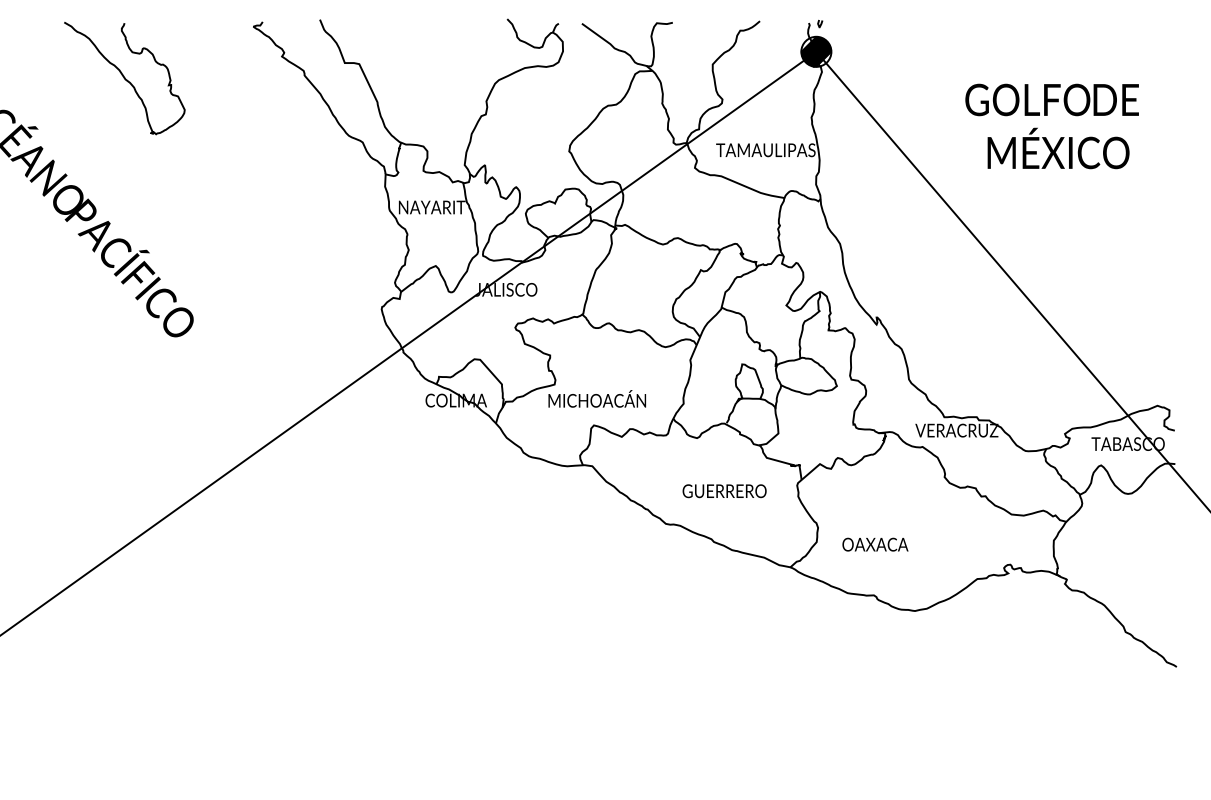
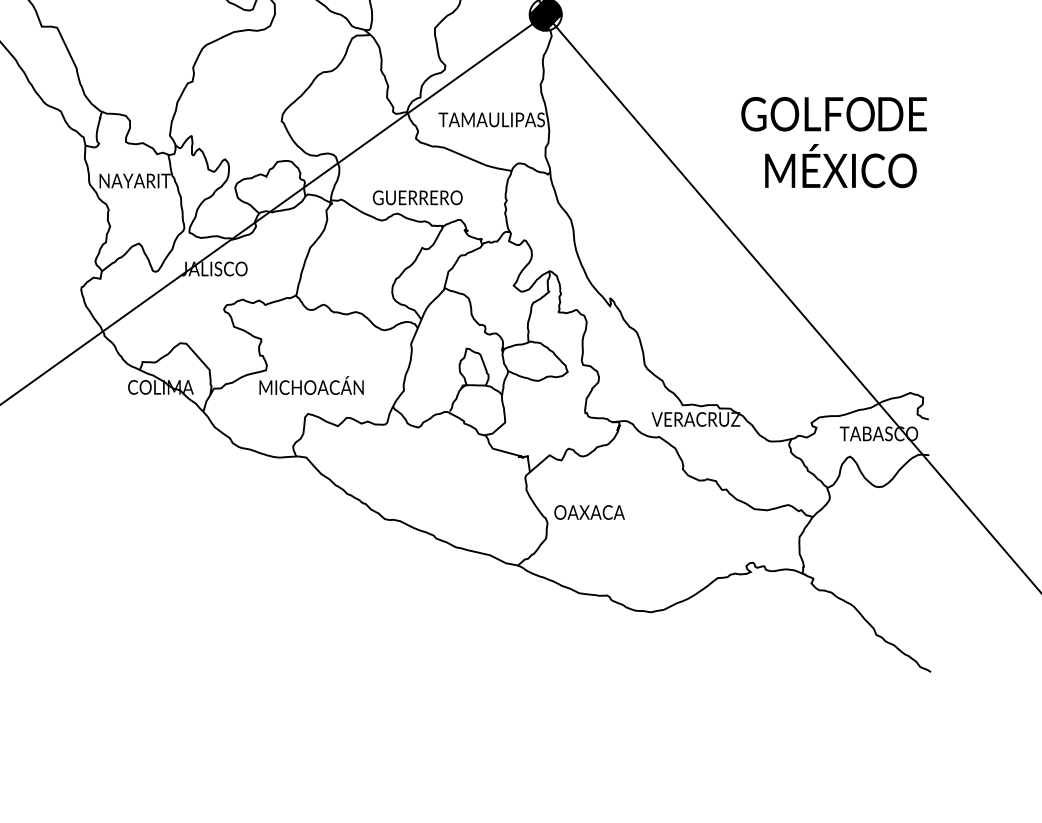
text: (1051, 126) -> (833, 142), moved
text: (724, 491) -> (417, 198), moved
text: (875, 544) -> (589, 512), moved

